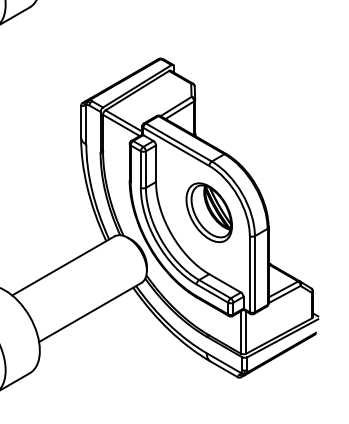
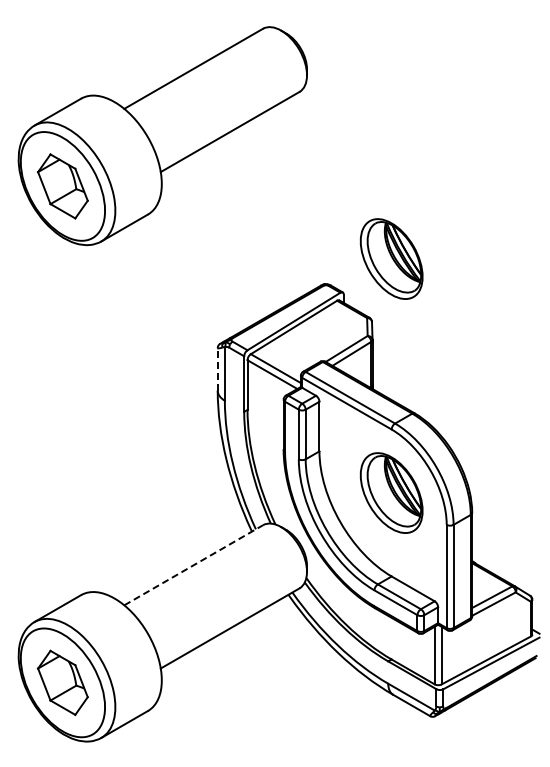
part: (209, 39) -> (391, 258), added
line: (80, 120) -> (217, 368), solid -> dashed
line: (63, 266) -> (194, 565), solid -> dashed

